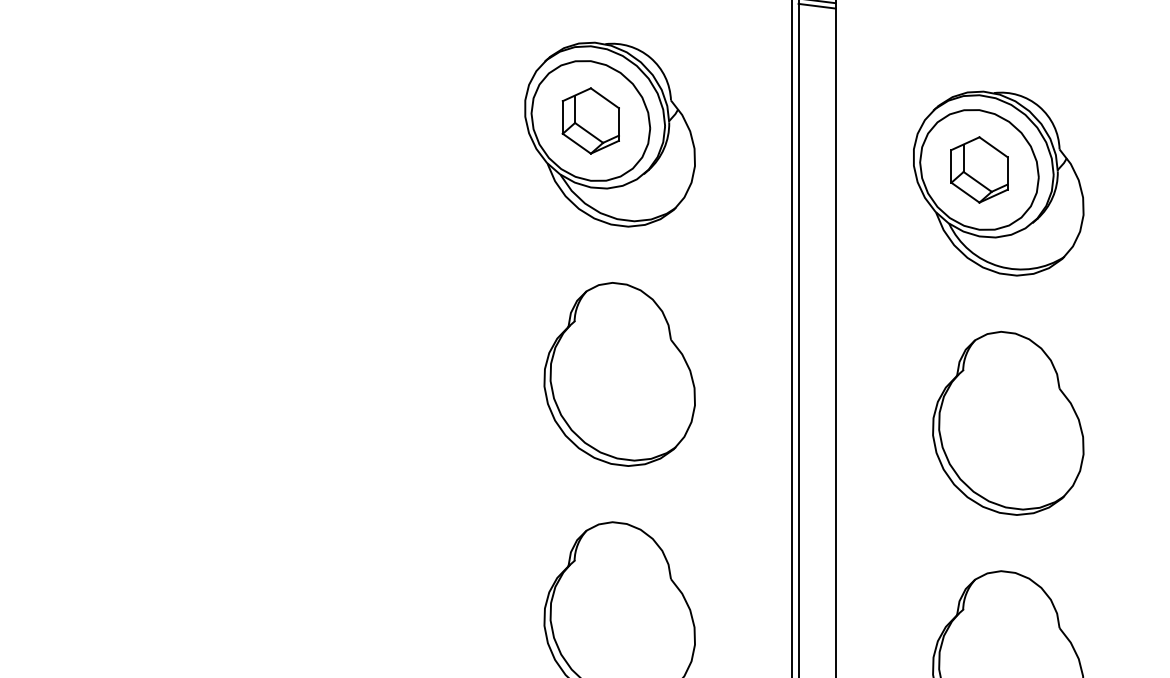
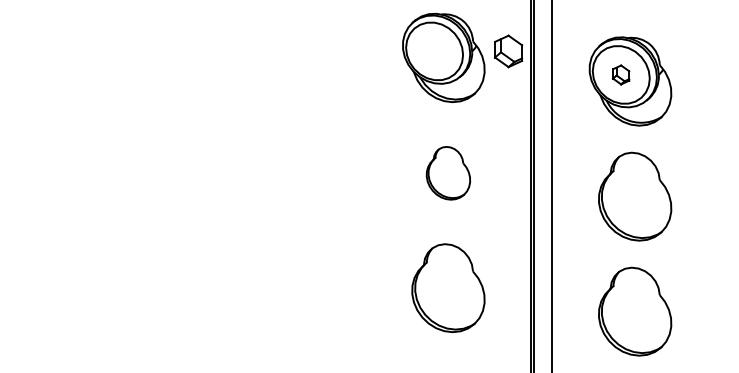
part: (590, 121) -> (508, 51), moved
part: (977, 169) -> (620, 74), size x0.6
part: (619, 375) -> (448, 173), size x0.6

